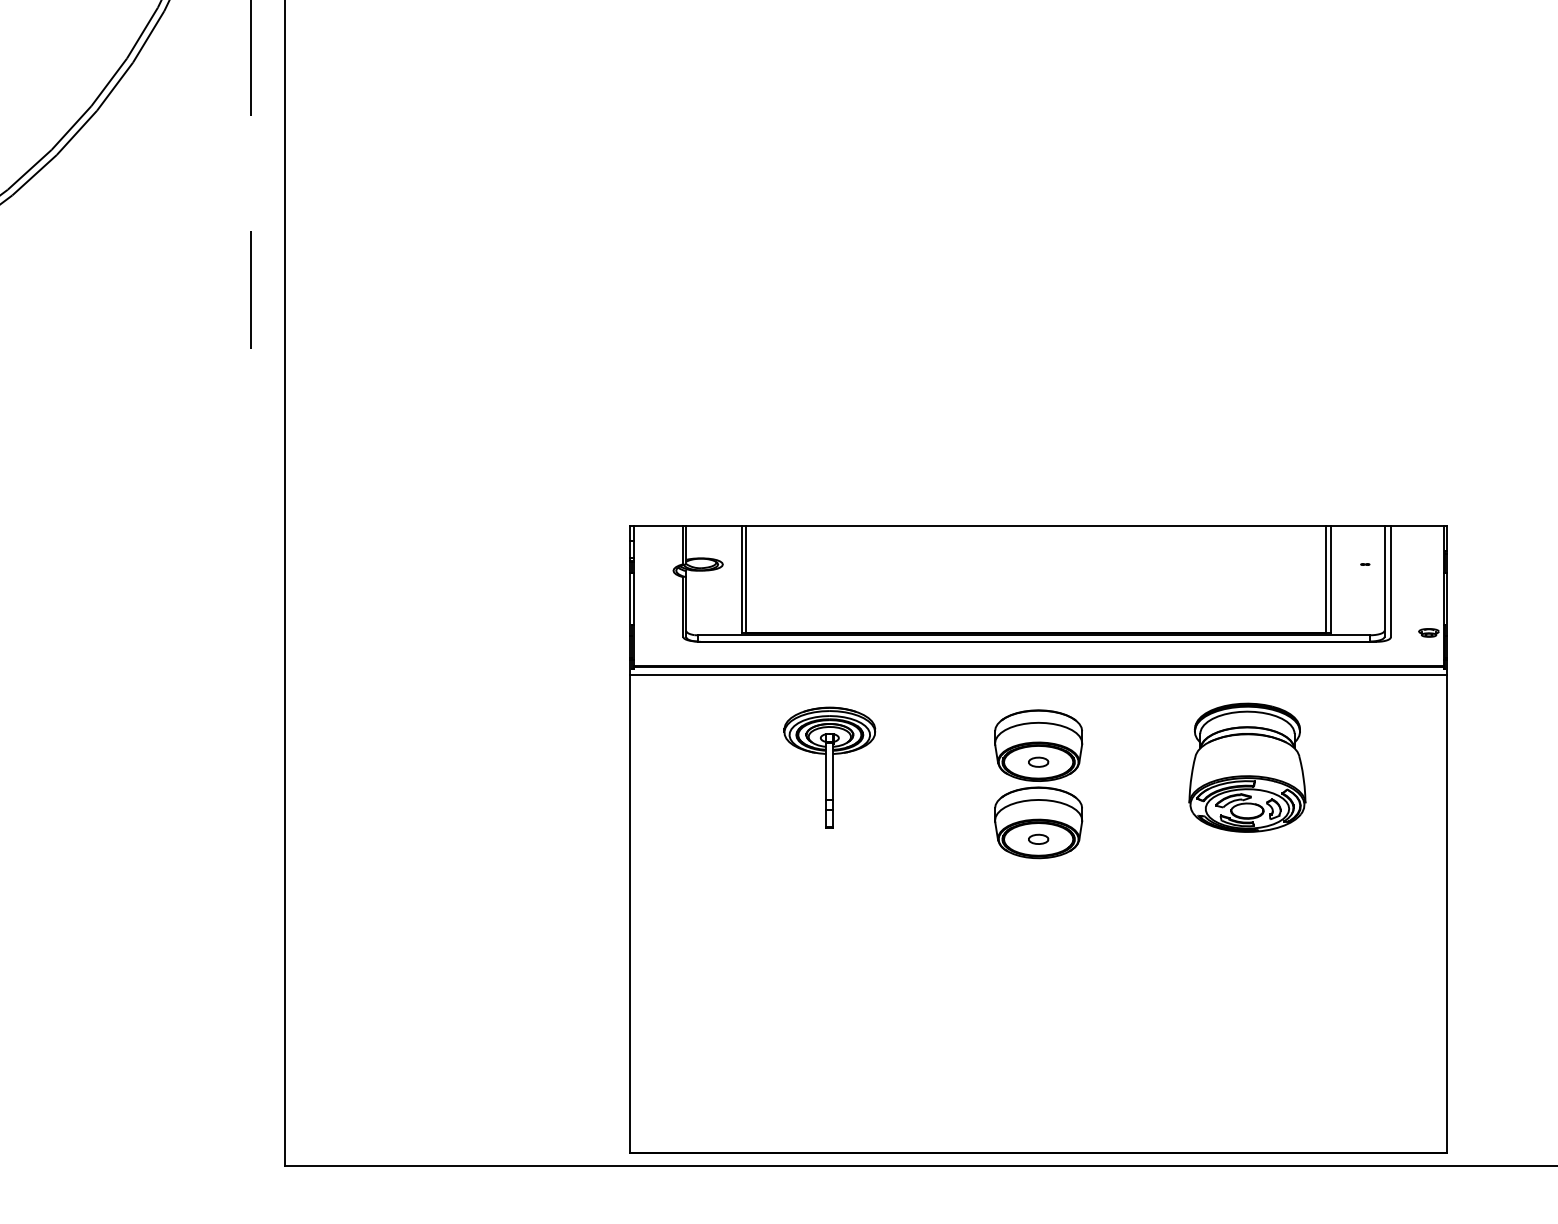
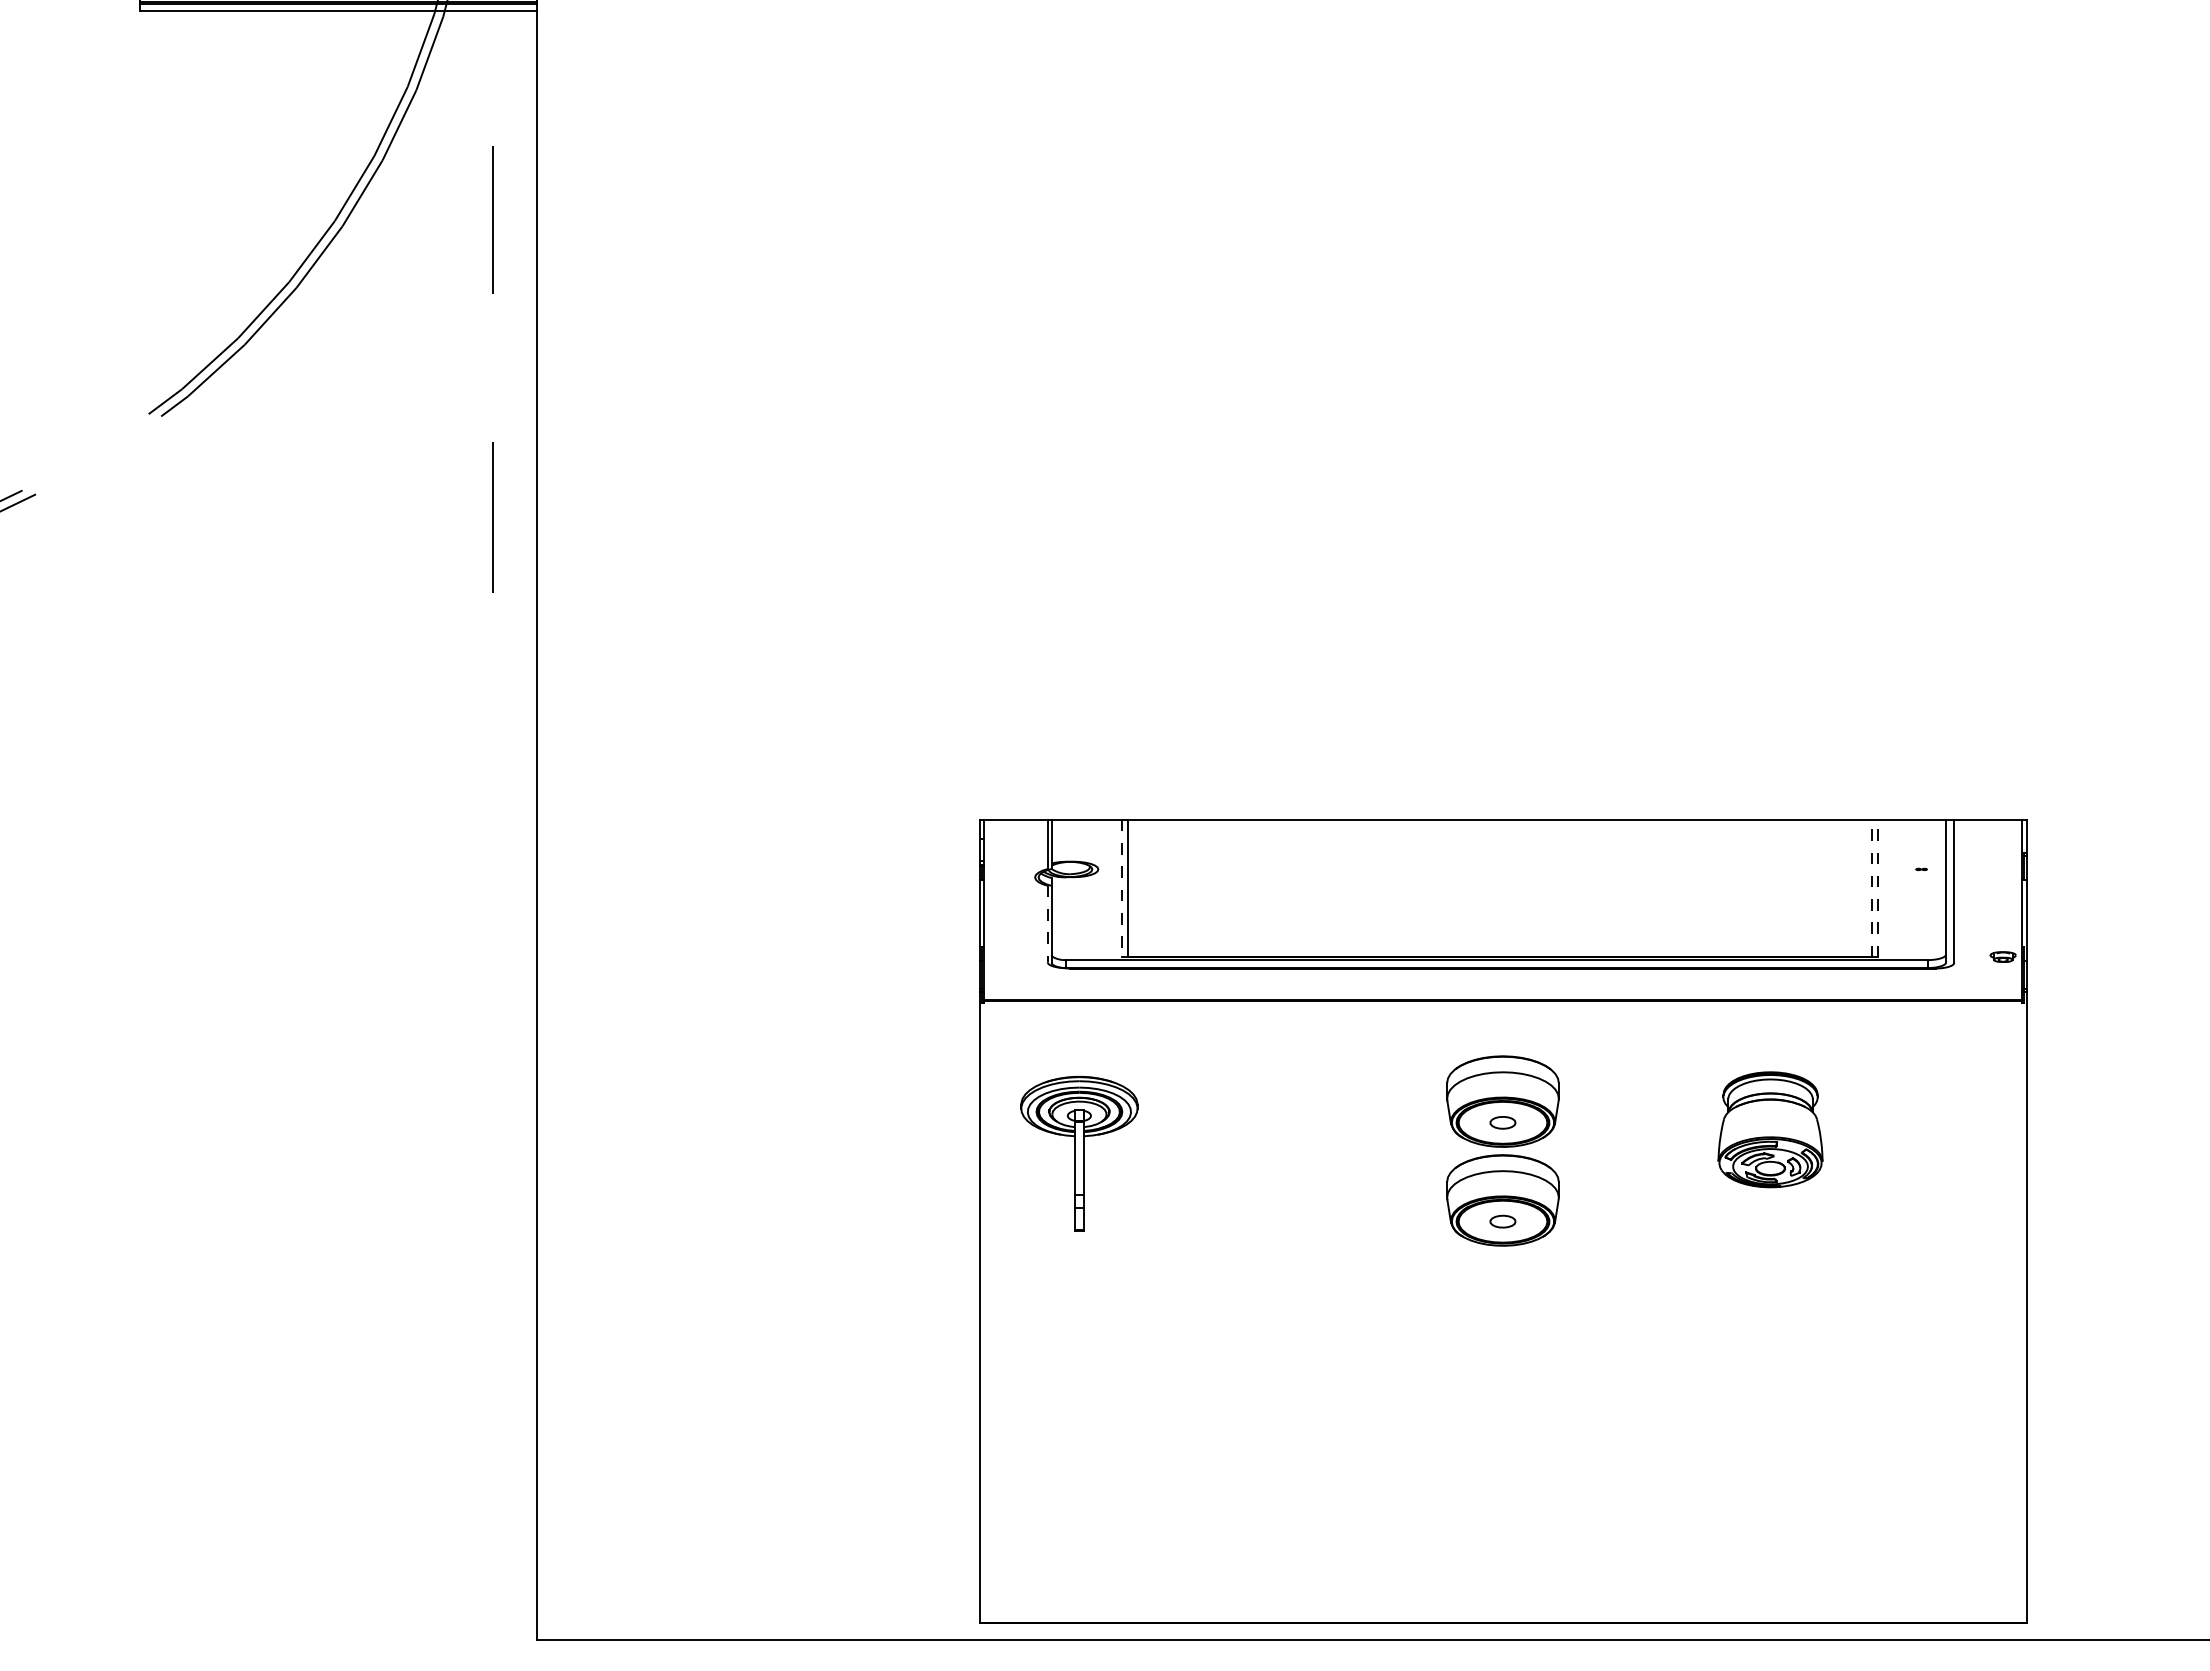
line: (741, 579) -> (1122, 888), solid -> dashed
line: (1326, 579) -> (1871, 888), solid -> dashed
line: (1330, 579) -> (1877, 888), solid -> dashed
line: (683, 607) -> (1047, 924), solid -> dashed
line: (1038, 674) -> (1502, 1010), removed
part: (829, 767) -> (1079, 1153), moved
part: (1247, 767) -> (1770, 1129), size x0.7

